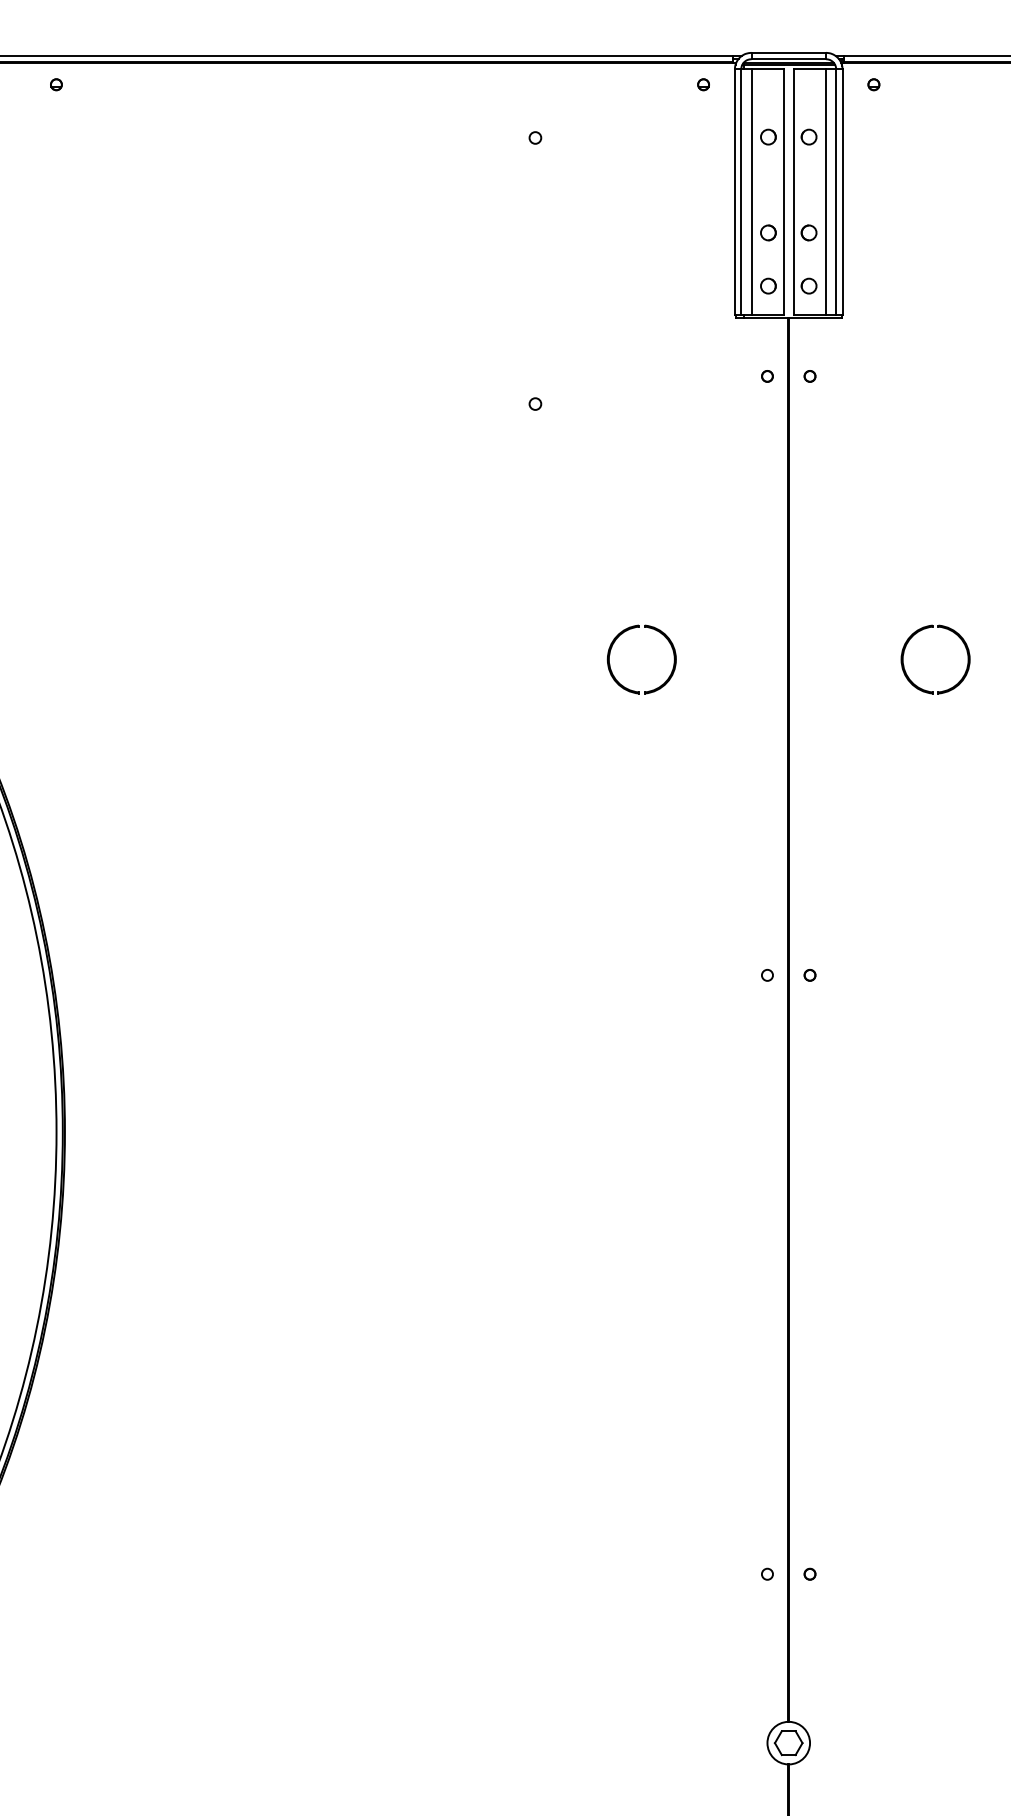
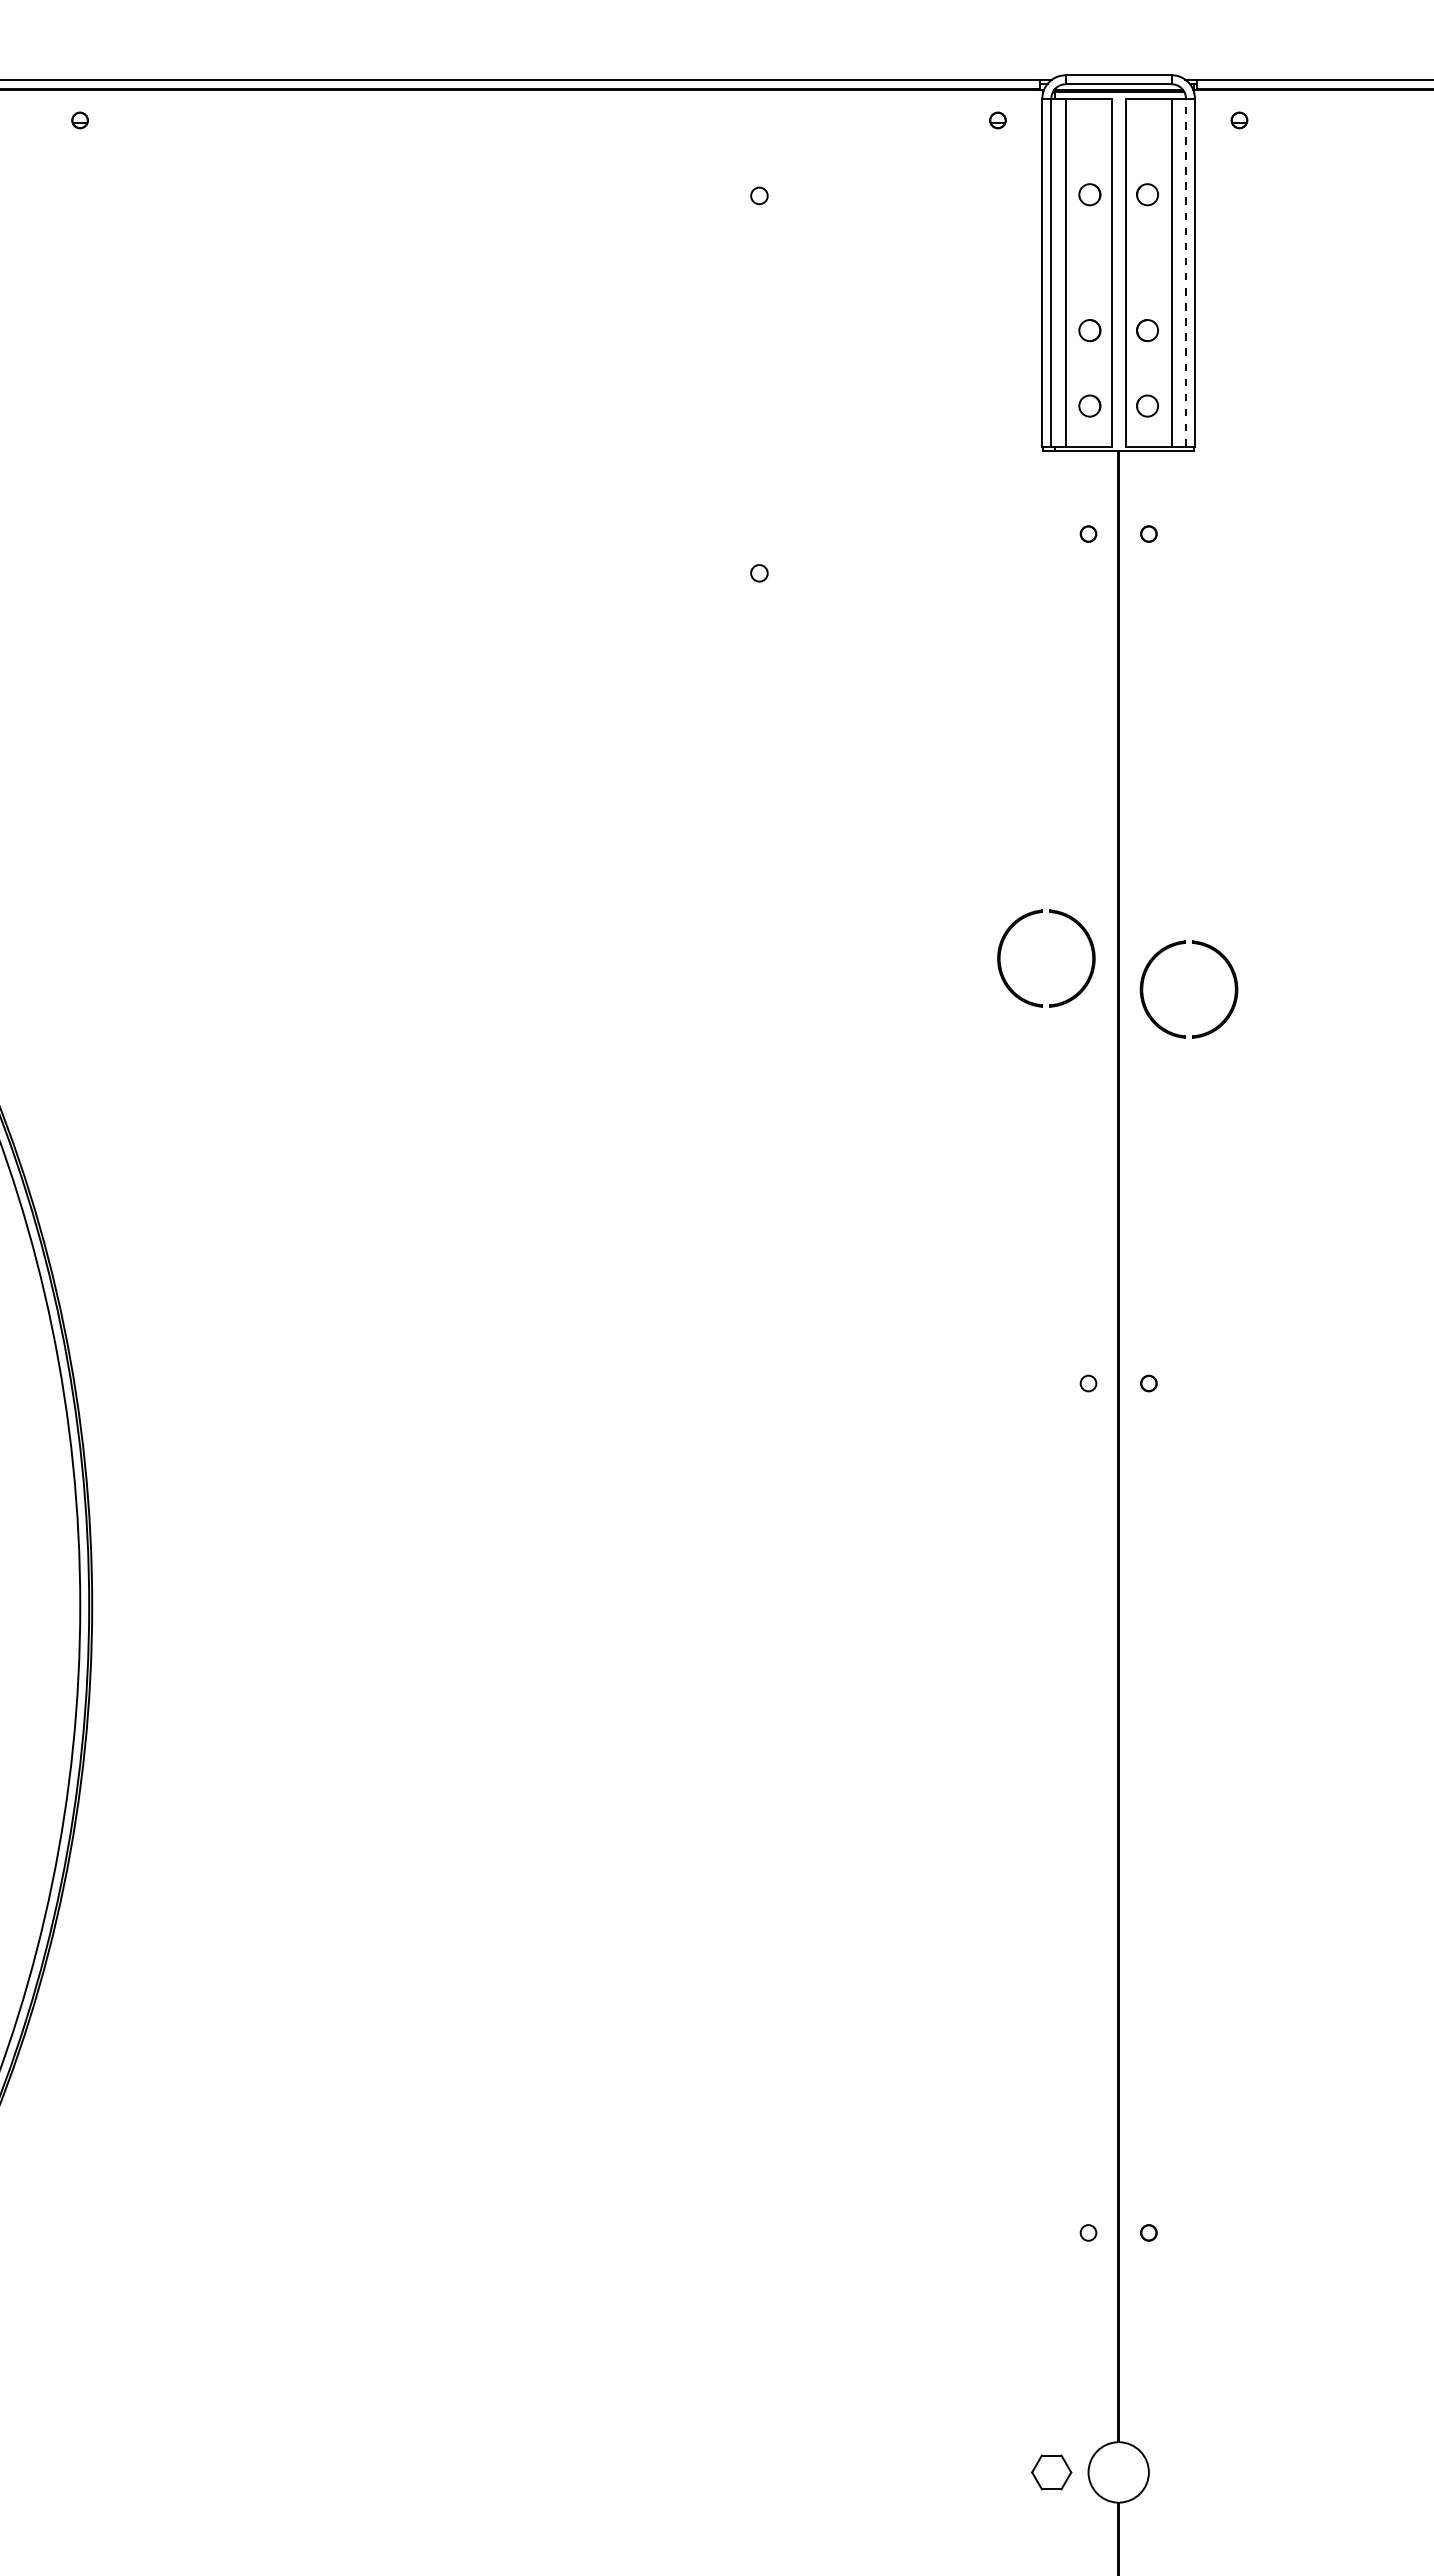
line: (836, 191) -> (1186, 272), solid -> dashed
part: (653, 629) -> (1063, 916), moved
part: (904, 653) -> (1144, 980), moved
part: (788, 1743) -> (1051, 2472), moved

